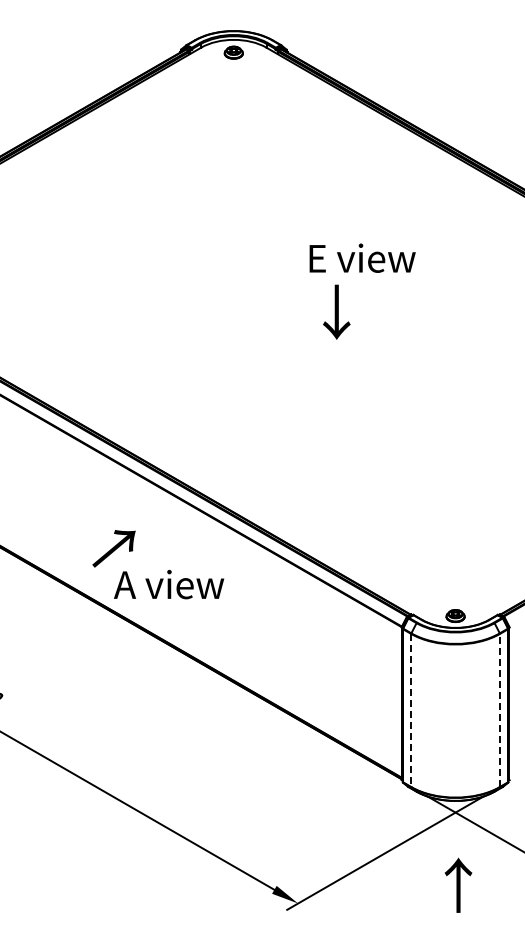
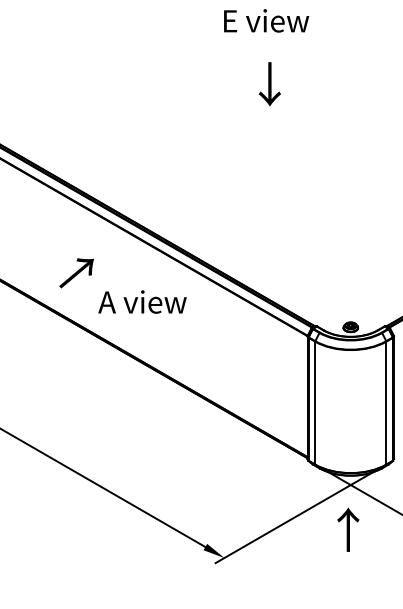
text: (362, 257) -> (266, 20), moved
text: (336, 311) -> (269, 83), moved
text: (169, 584) -> (142, 301), moved
line: (411, 710) -> (315, 403), dashed -> solid
line: (499, 710) -> (386, 403), dashed -> solid
text: (458, 884) -> (348, 529), moved

